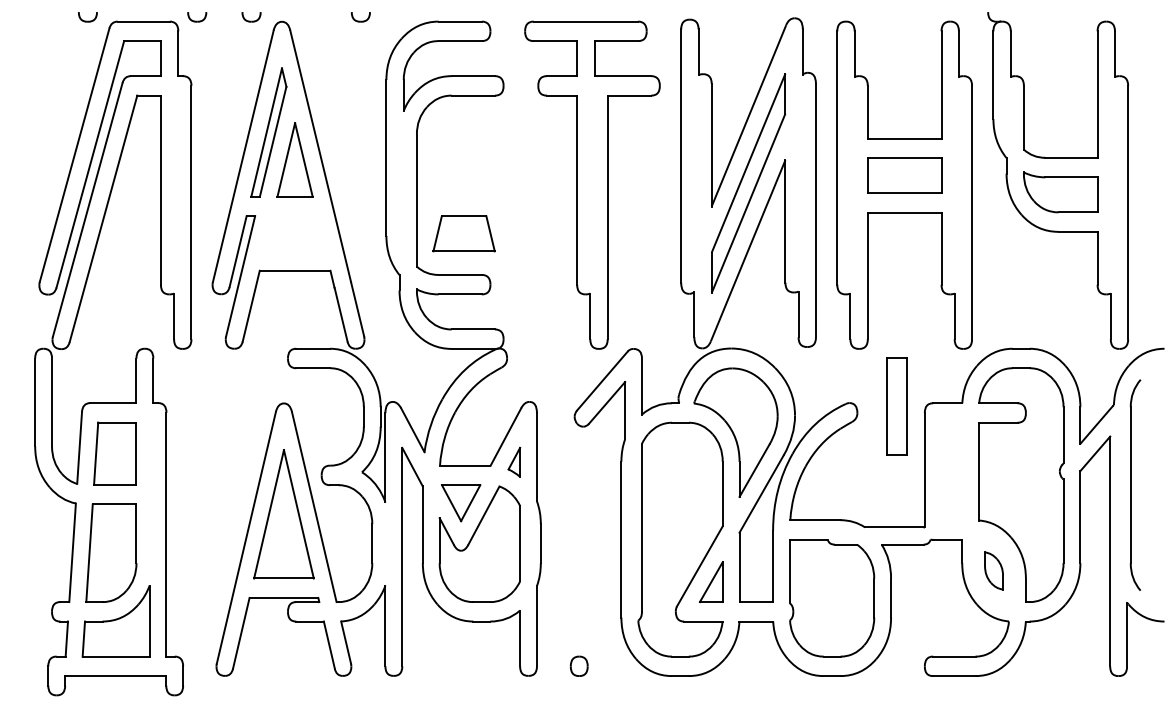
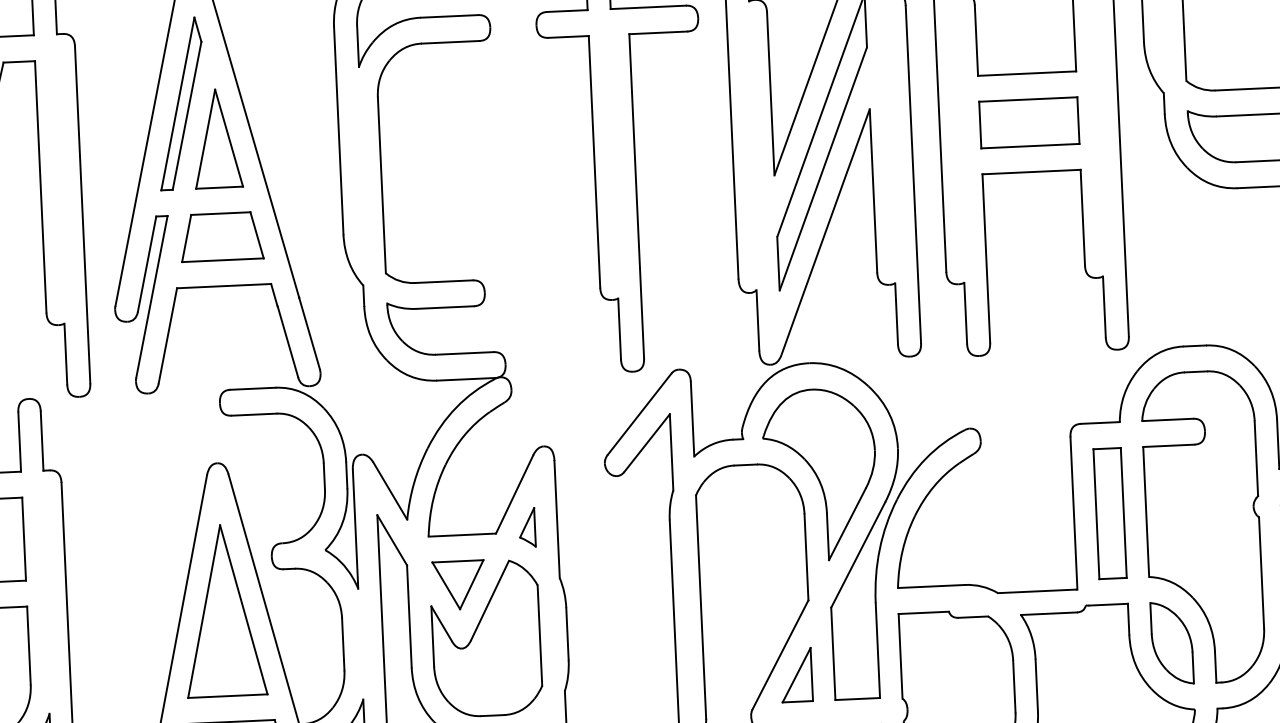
part: (463, 233) -> (221, 236), moved
part: (896, 406) -> (1109, 513), moved
part: (993, 570) -> (1171, 642), size x1.67

